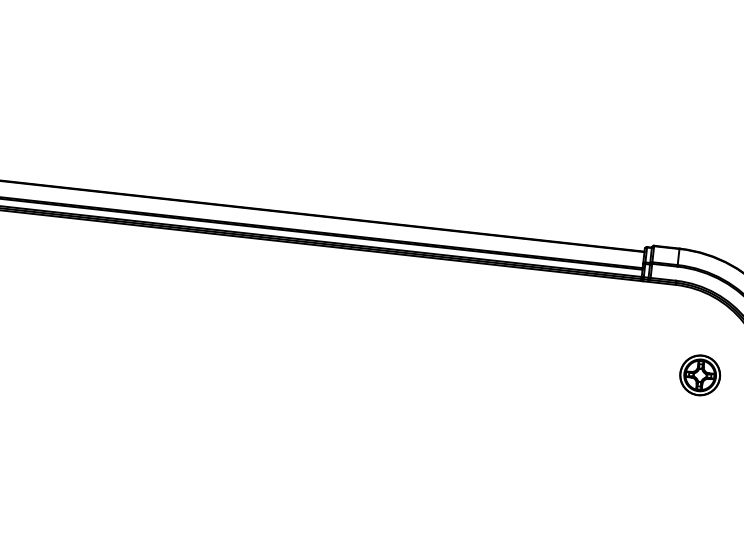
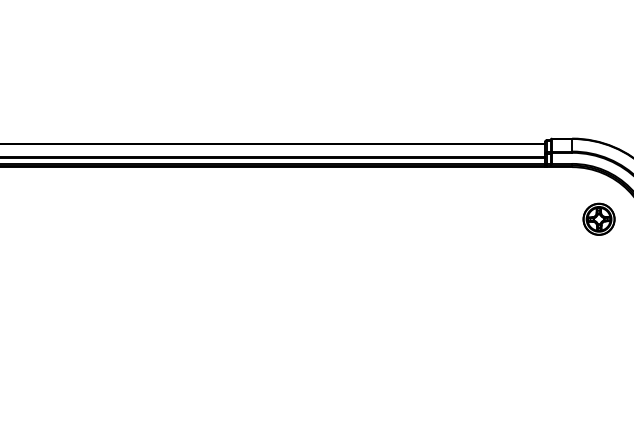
part: (699, 374) -> (598, 218), moved

